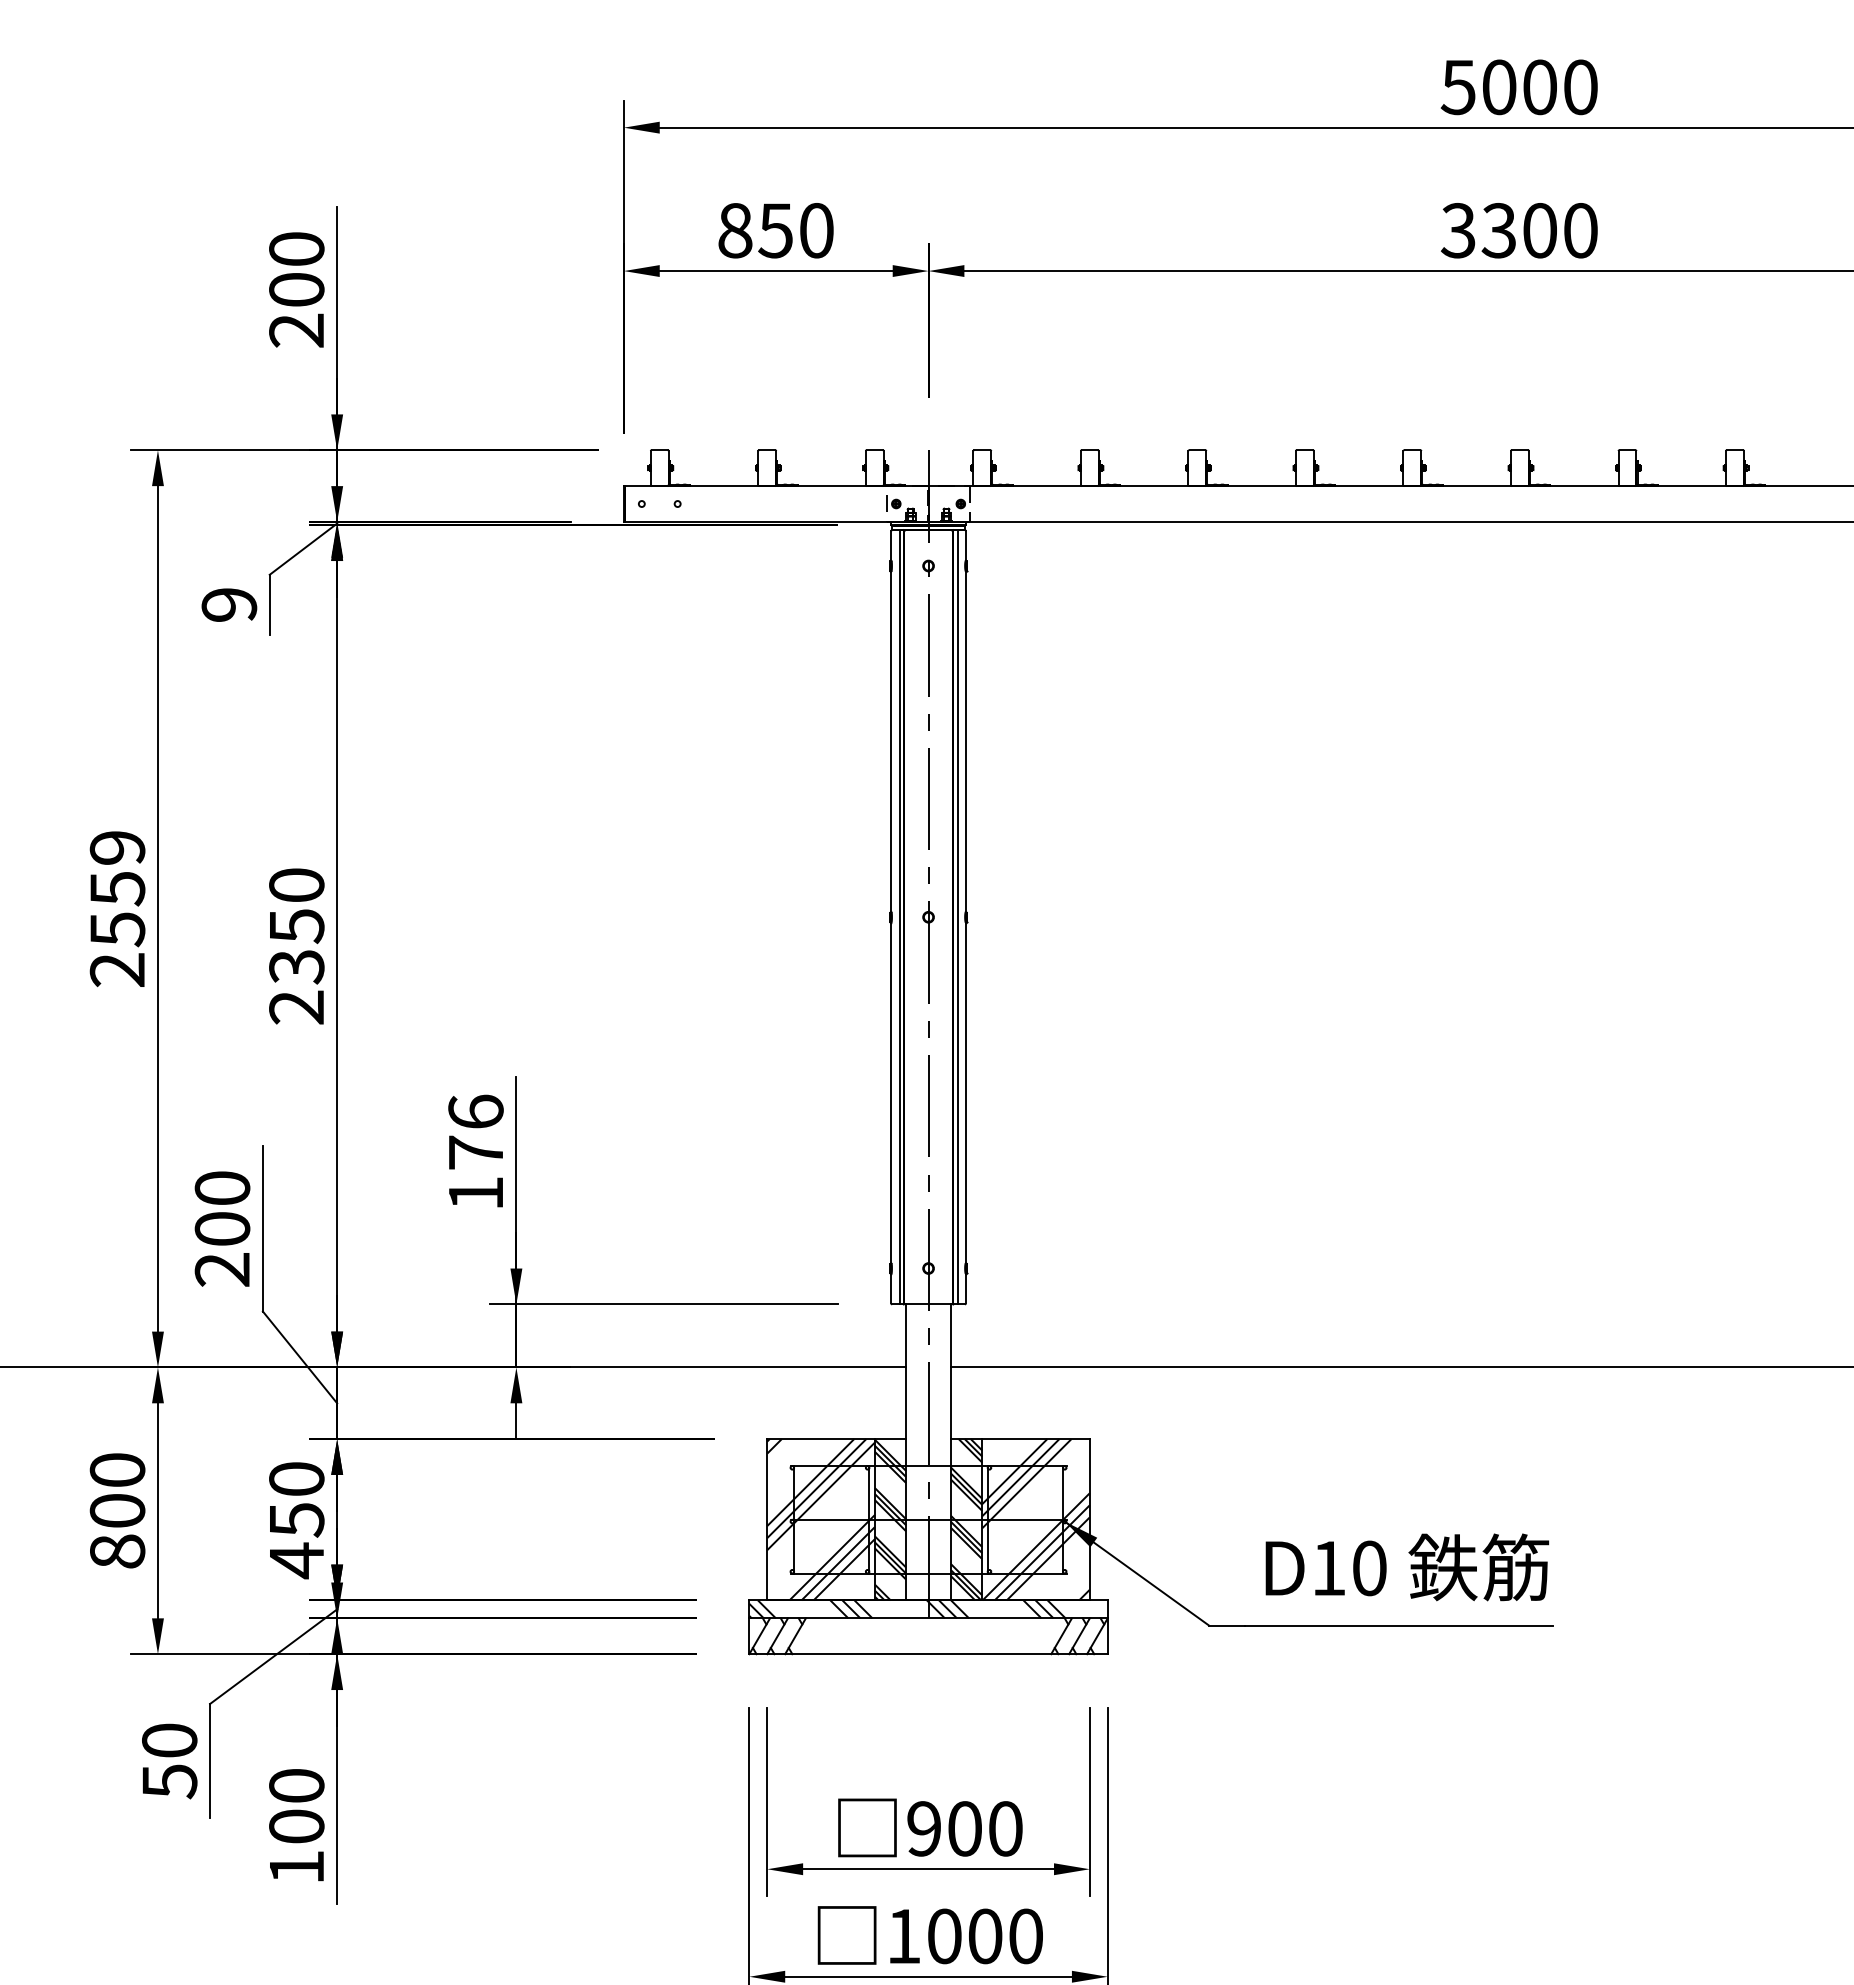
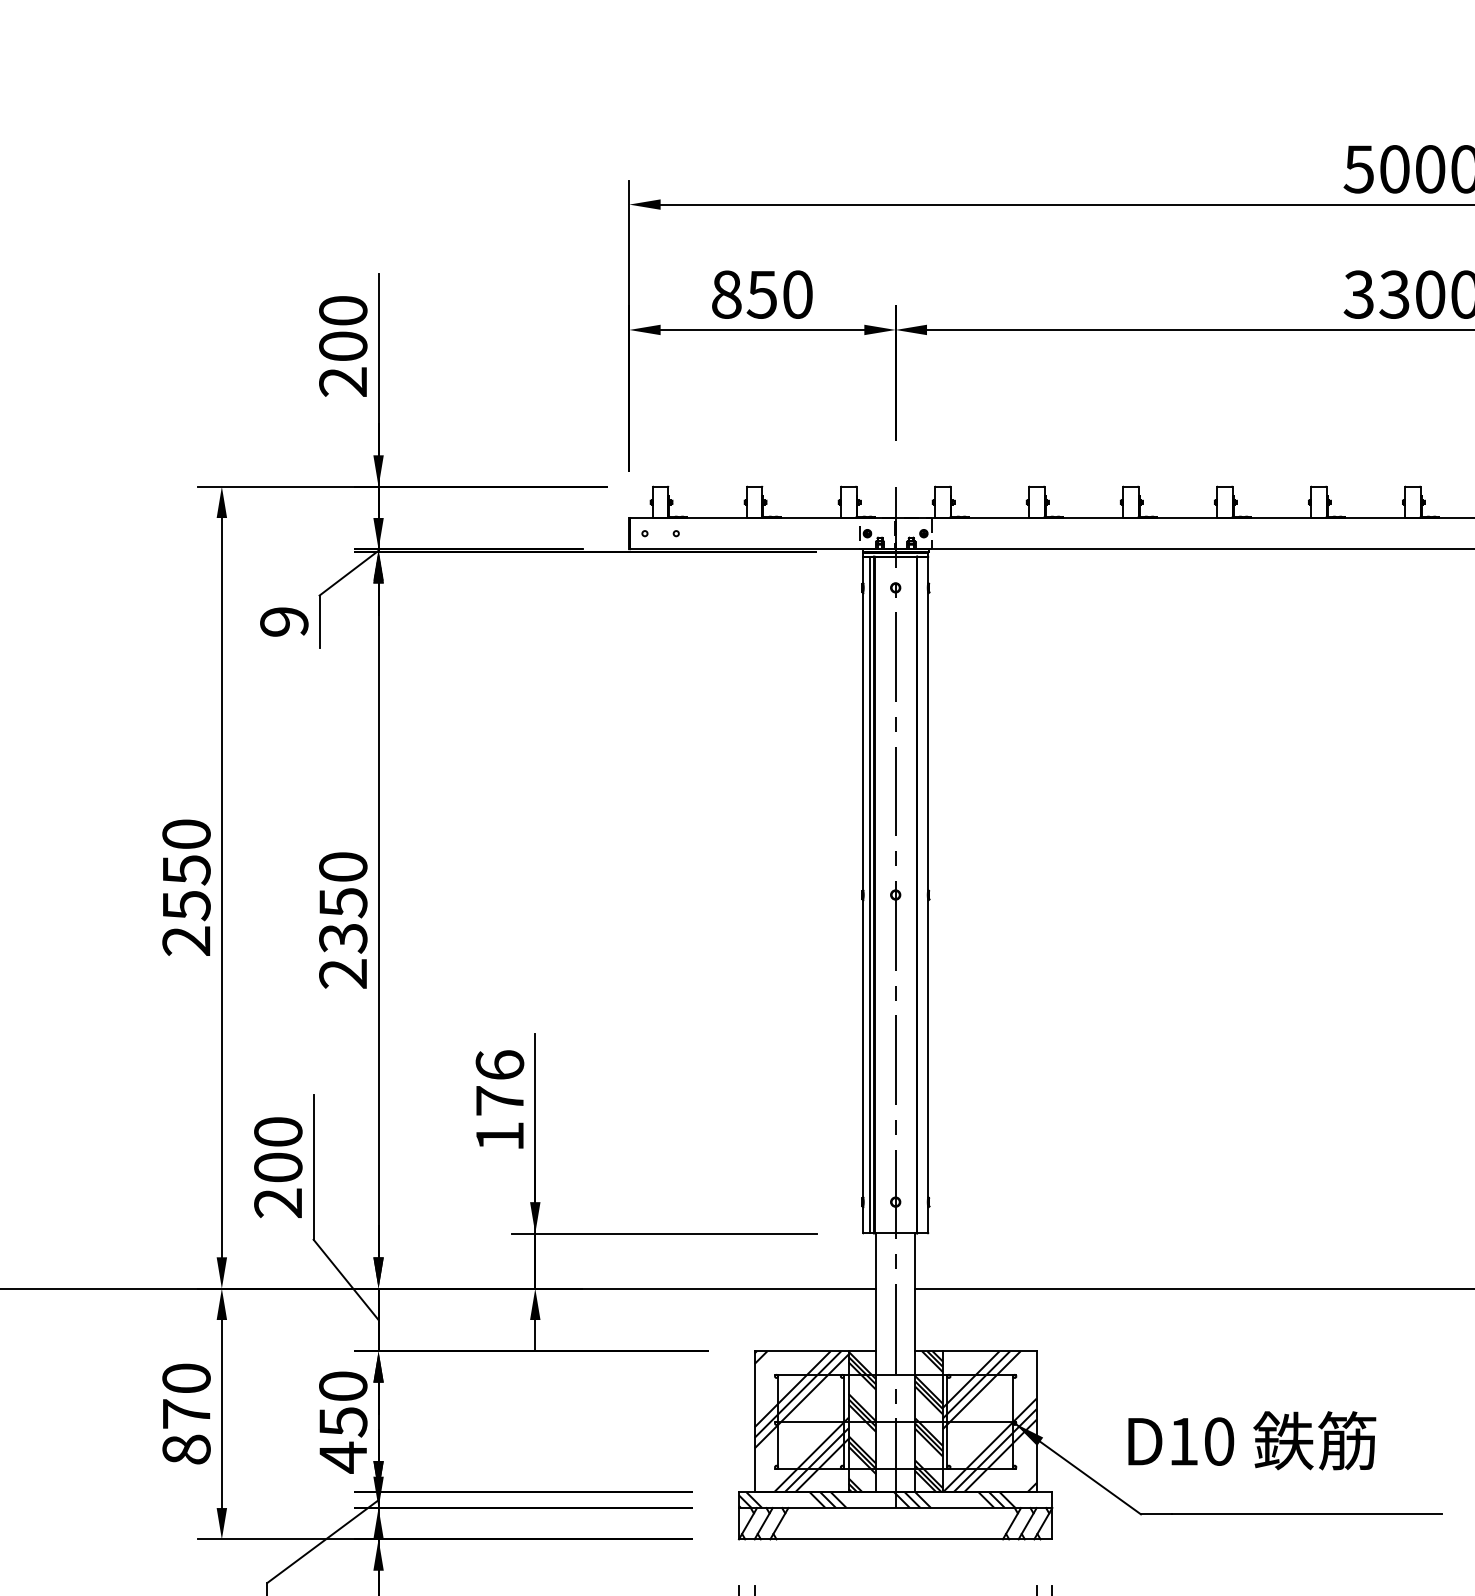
text: (117, 847) -> (186, 834), 2559 -> 2550
line: (957, 917) -> (920, 895), removed
text: (117, 1510) -> (186, 1413), 800 -> 870
text: (1407, 1567) -> (1252, 1440), moved

